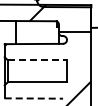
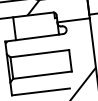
line: (37, 60) -> (39, 53), dashed -> solid
line: (34, 98) -> (41, 91), dashed -> solid

